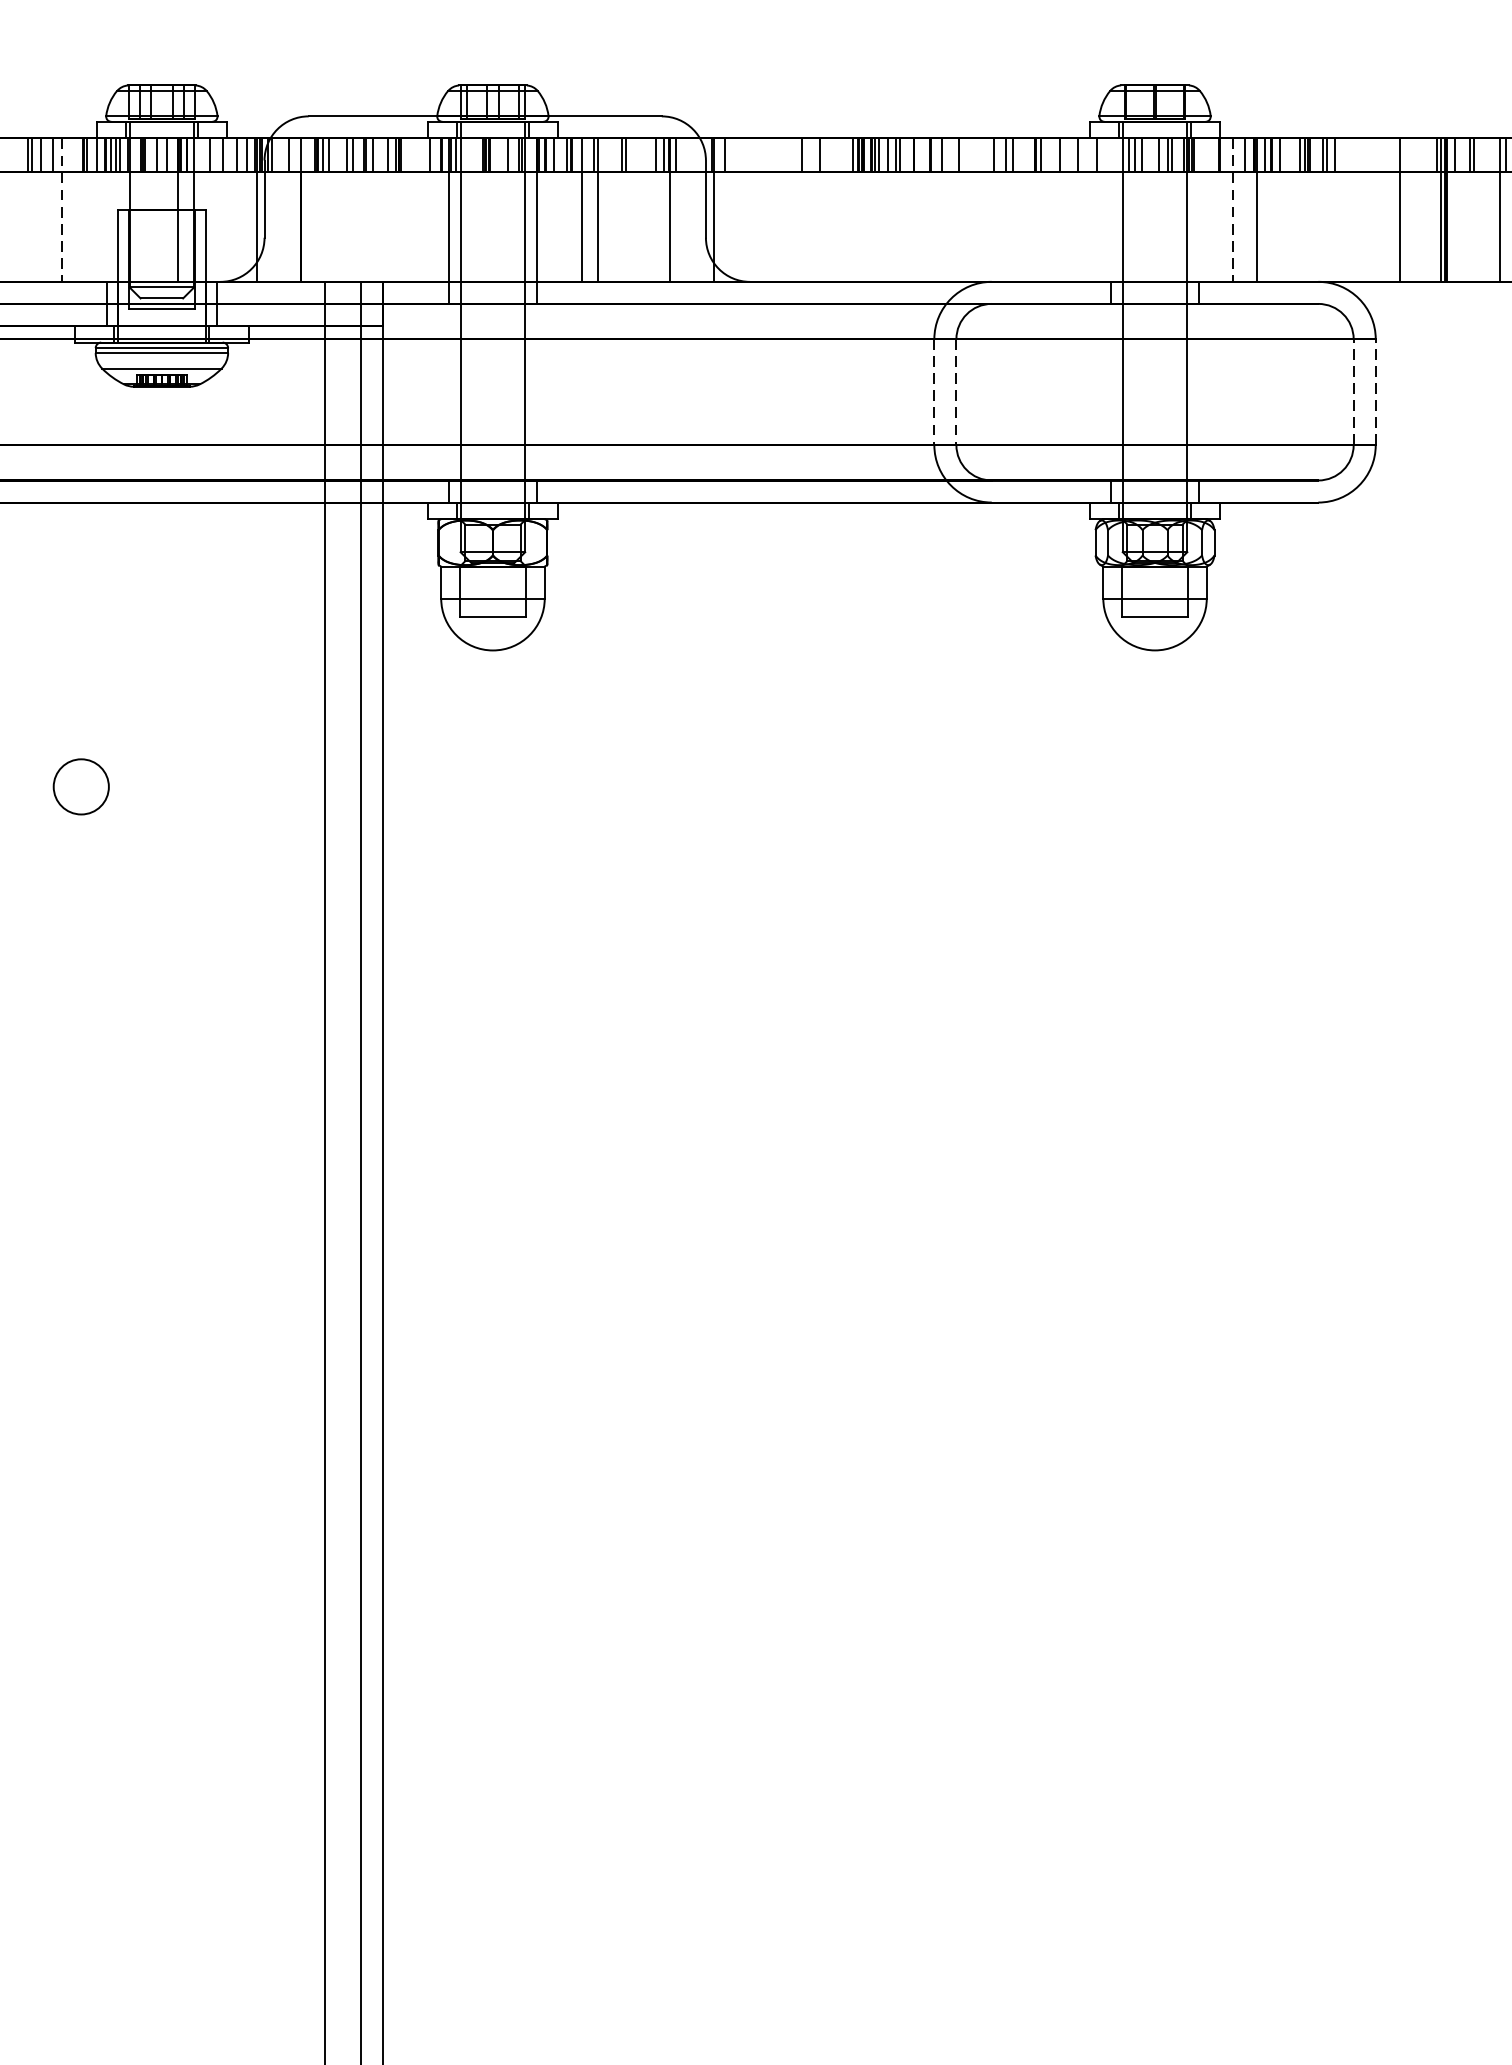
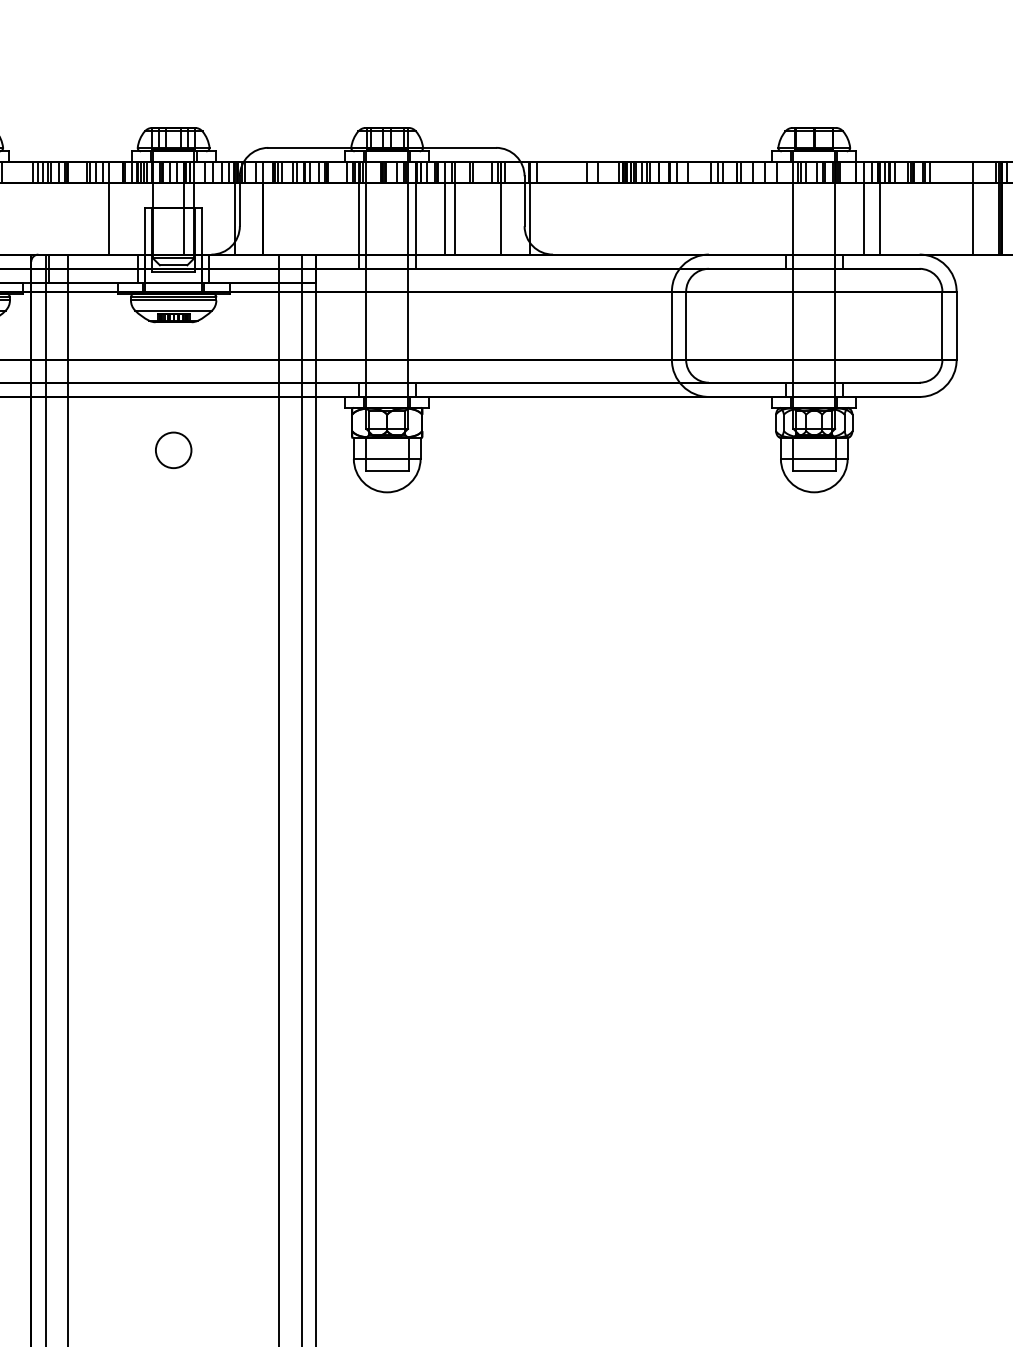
line: (62, 210) -> (109, 208), dashed -> solid
line: (1232, 210) -> (864, 208), dashed -> solid
line: (1353, 391) -> (942, 325), dashed -> solid
line: (1375, 391) -> (956, 325), dashed -> solid
line: (933, 393) -> (671, 326), dashed -> solid
line: (956, 393) -> (686, 326), dashed -> solid
circle: (81, 785) -> (173, 449), moved

